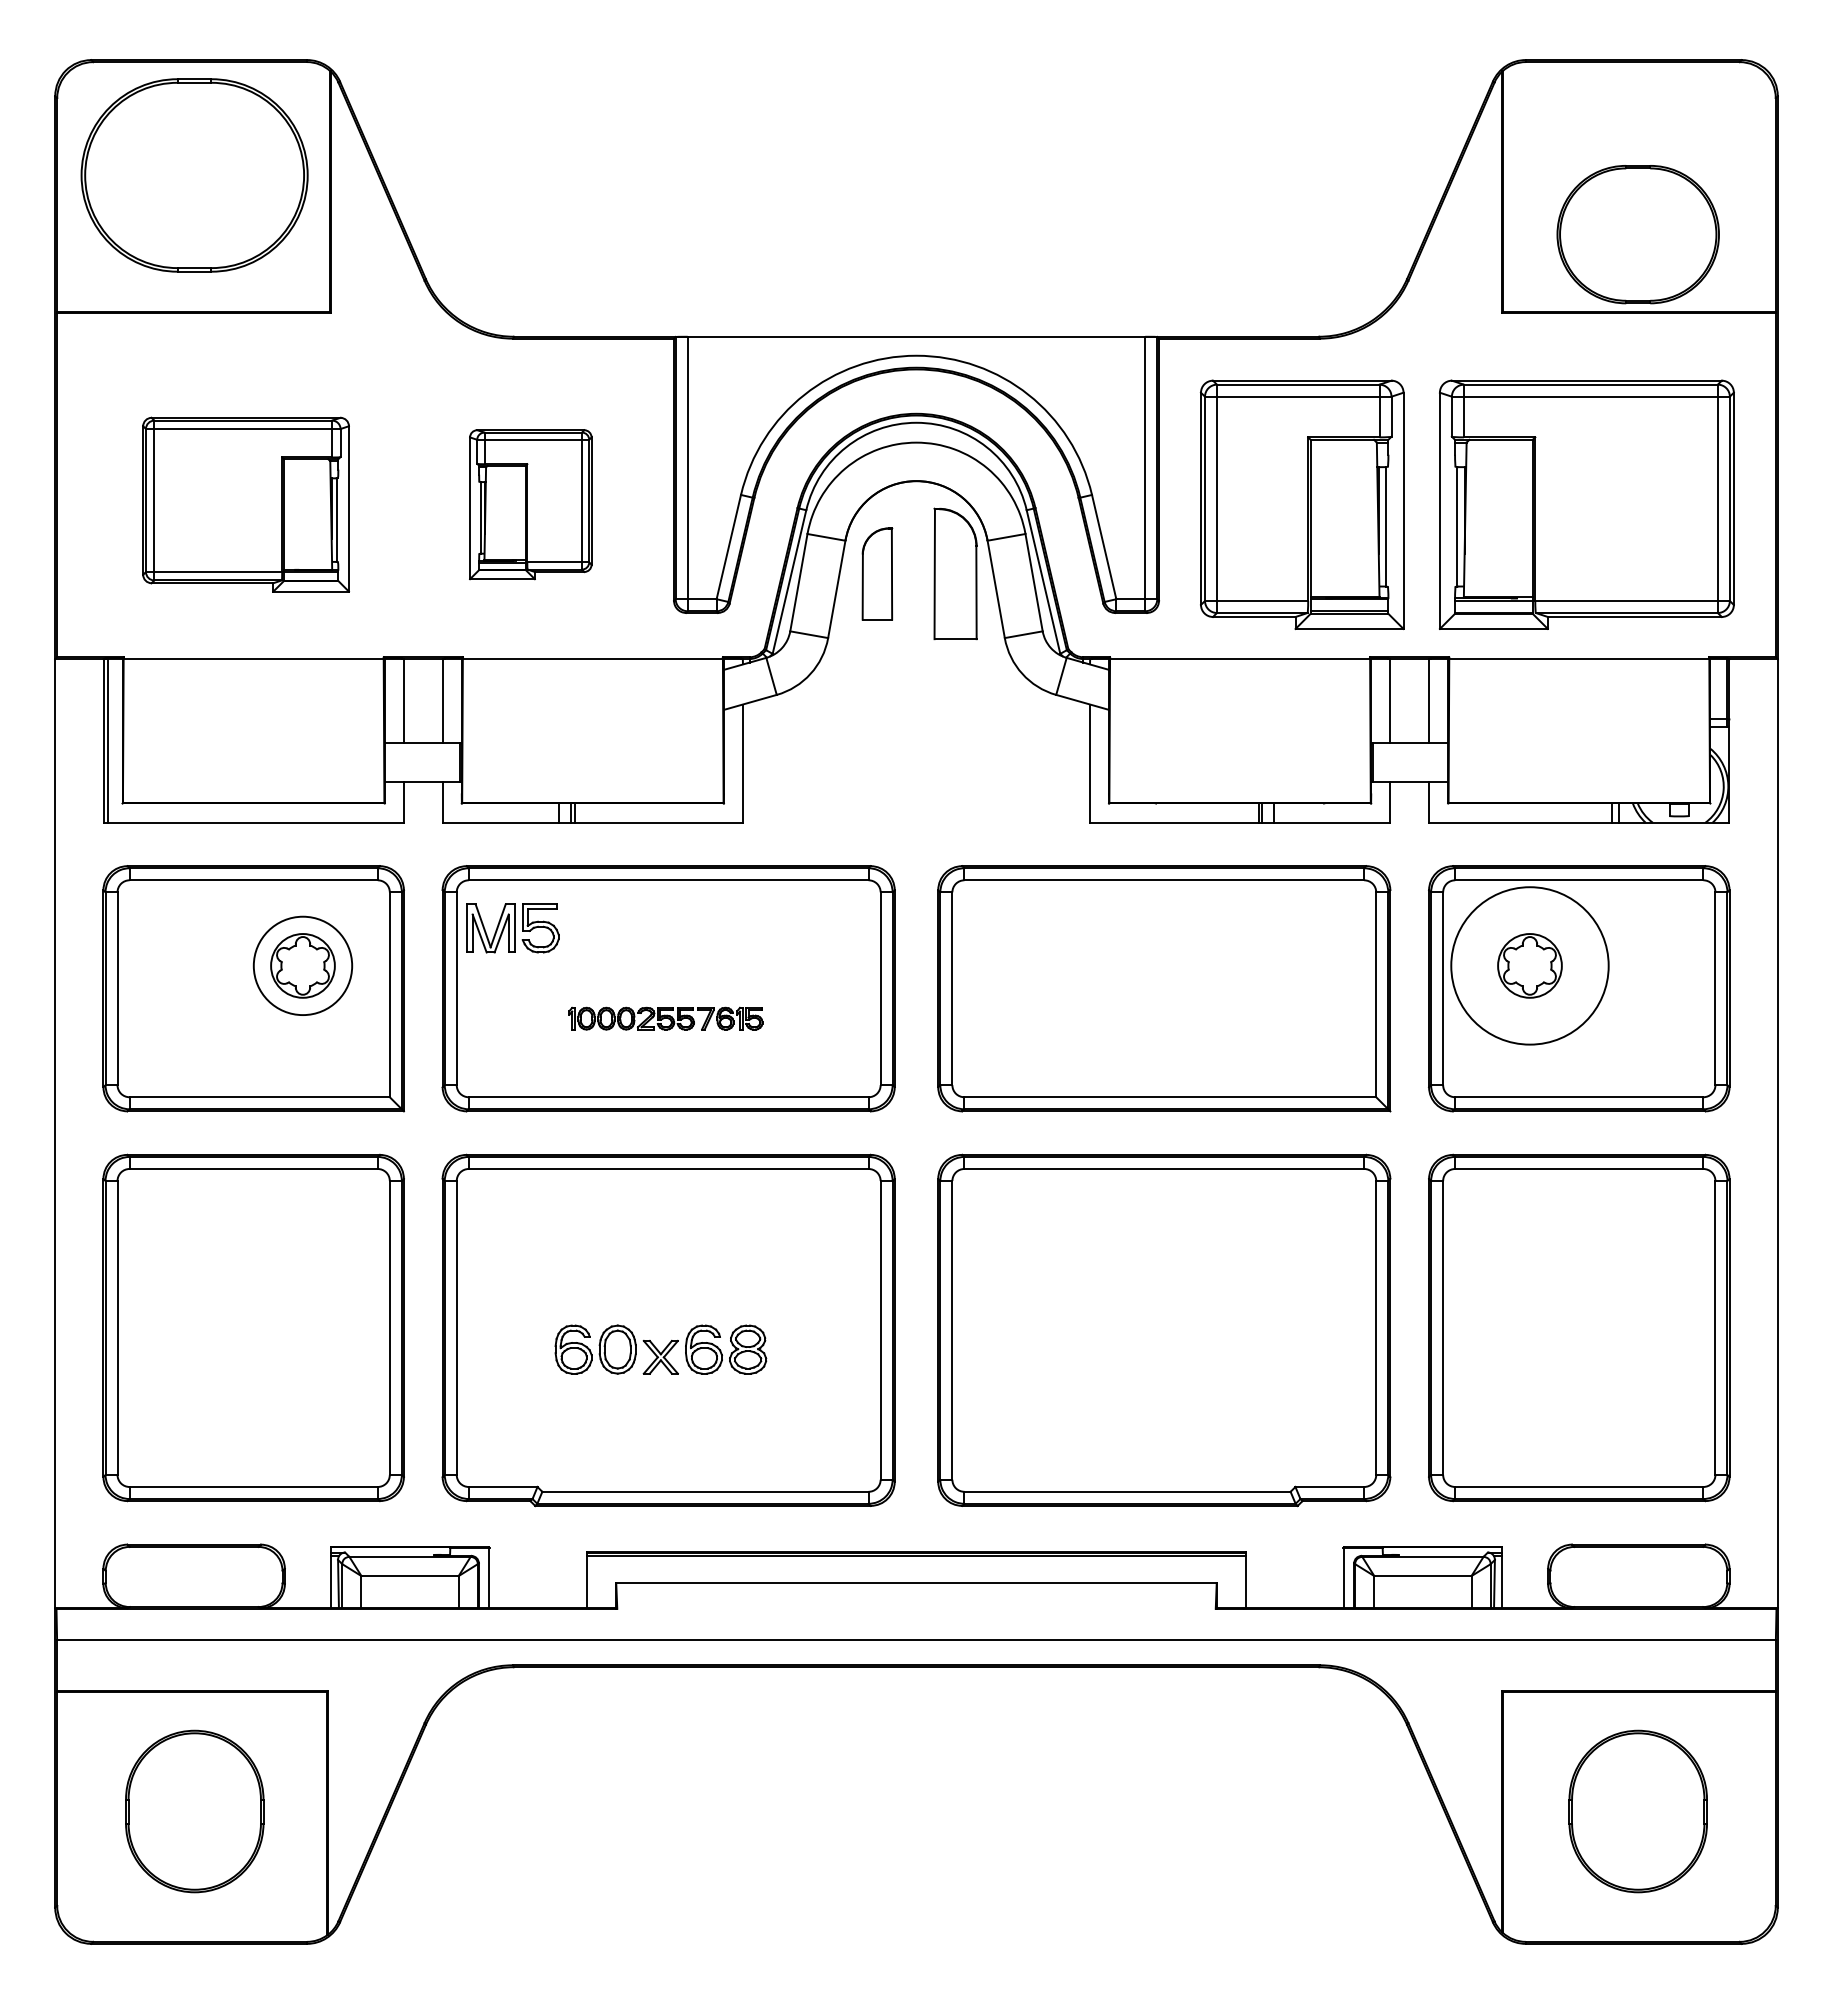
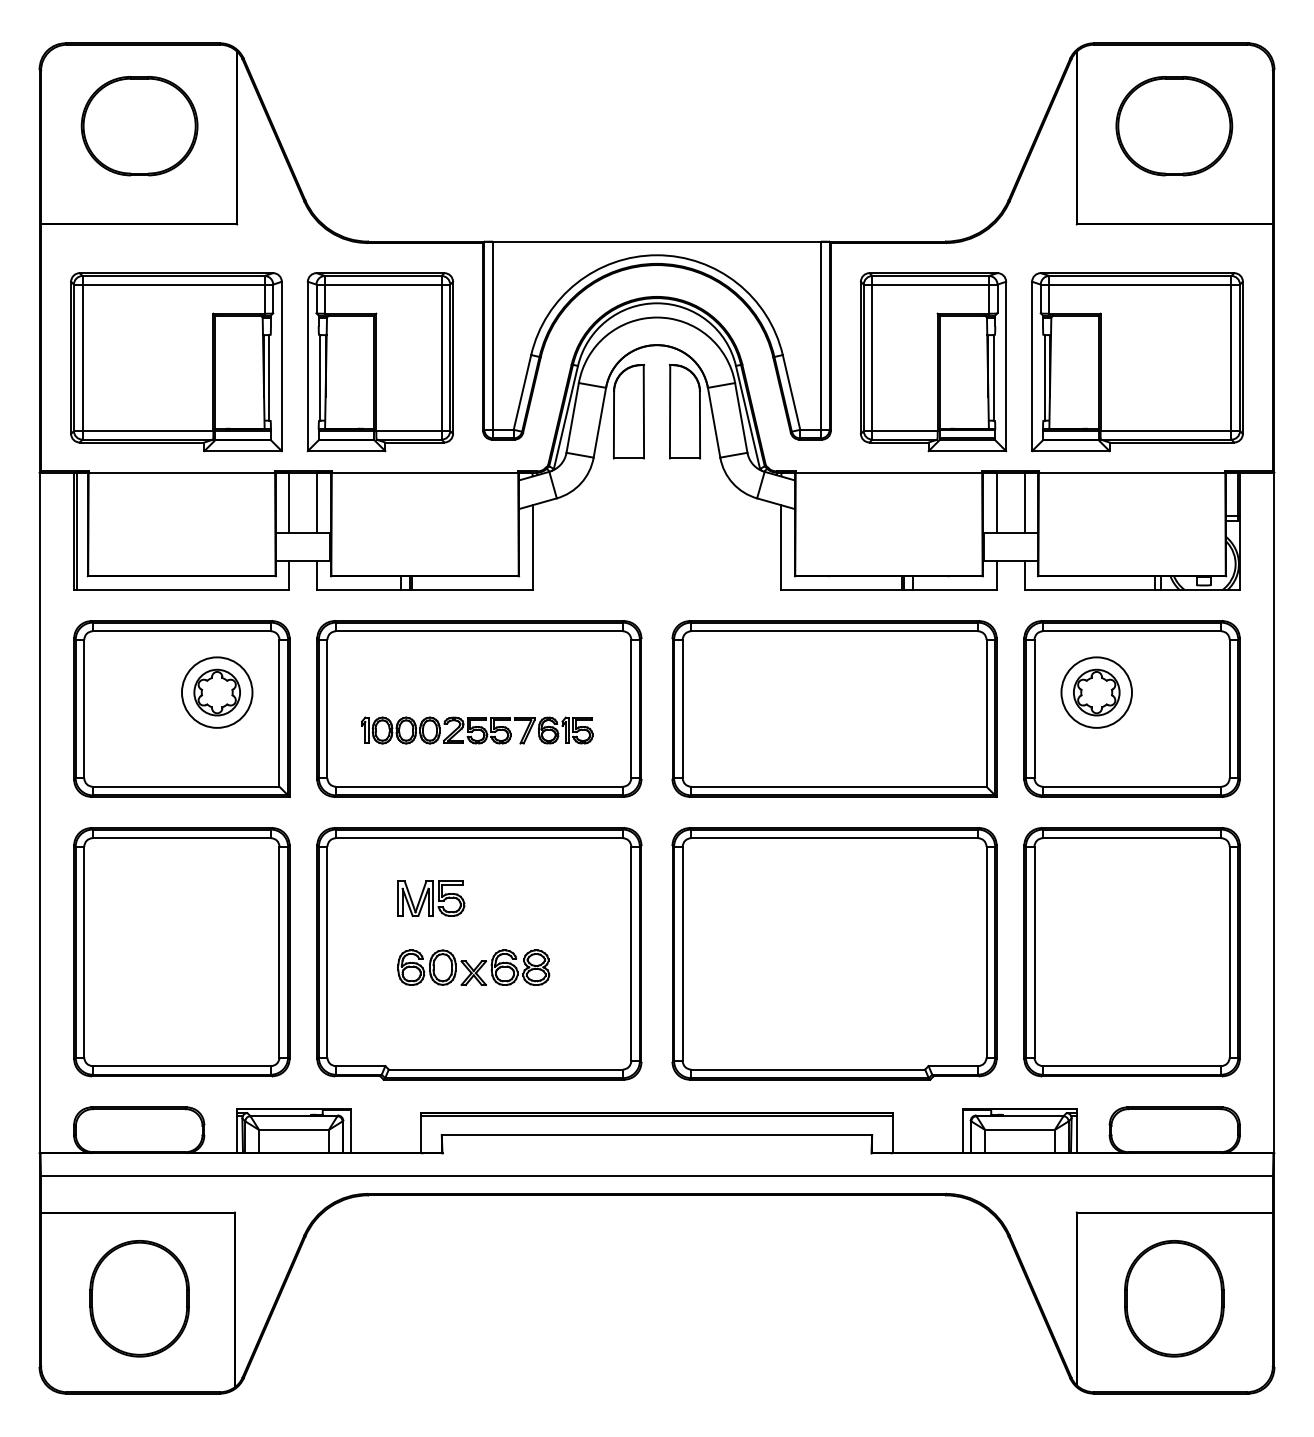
part: (194, 175) -> (139, 126), size x0.71
part: (1637, 234) -> (1173, 126), moved
part: (245, 504) -> (176, 361), size x1.43
part: (530, 504) -> (380, 361), size x1.67
part: (877, 573) -> (629, 411), size x1.43
part: (512, 928) -> (431, 898), moved
circle: (1529, 965) -> (1096, 692), size x0.62
part: (665, 1018) -> (477, 730), size x1.67

